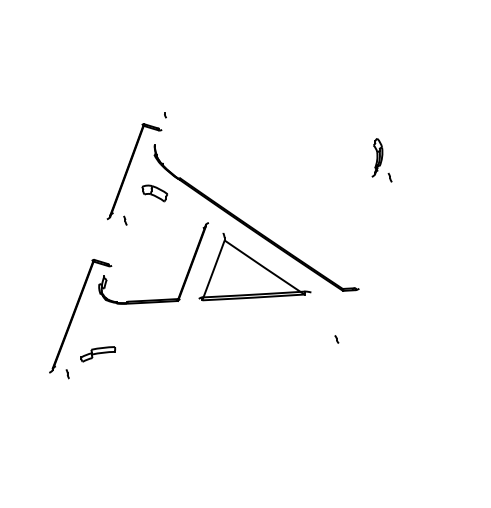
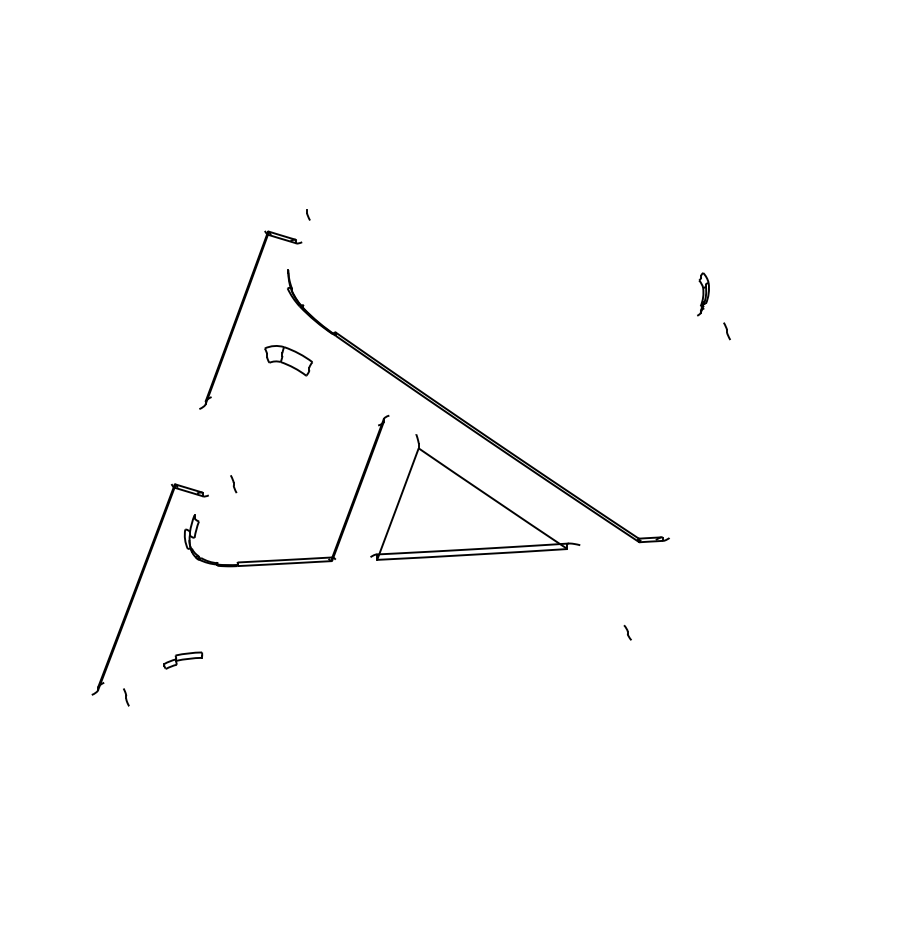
part: (377, 157) -> (703, 293), size x0.6
part: (125, 220) -> (233, 483), moved
part: (98, 354) -> (183, 660), size x0.6

